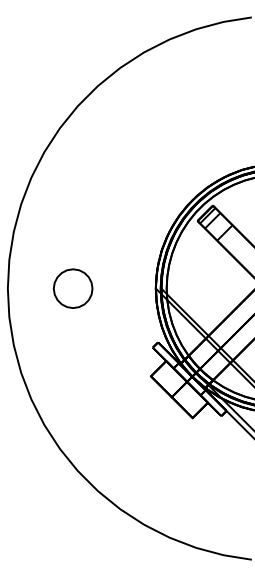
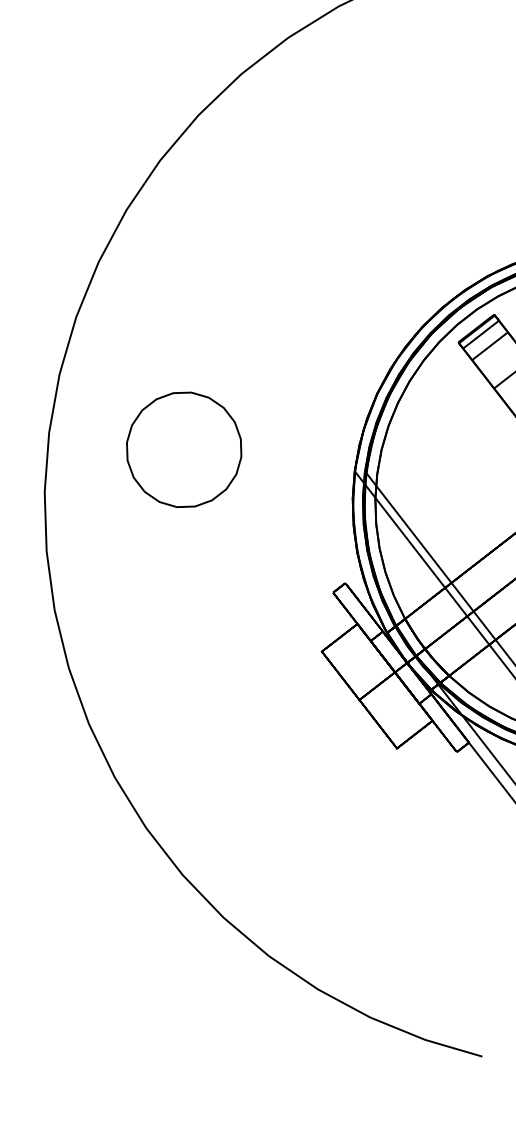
part: (72, 288) -> (182, 449), size x1.43

